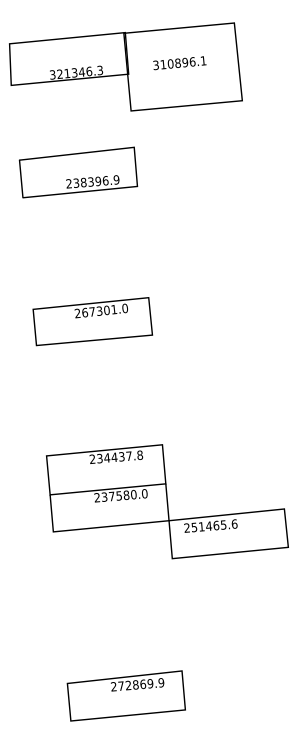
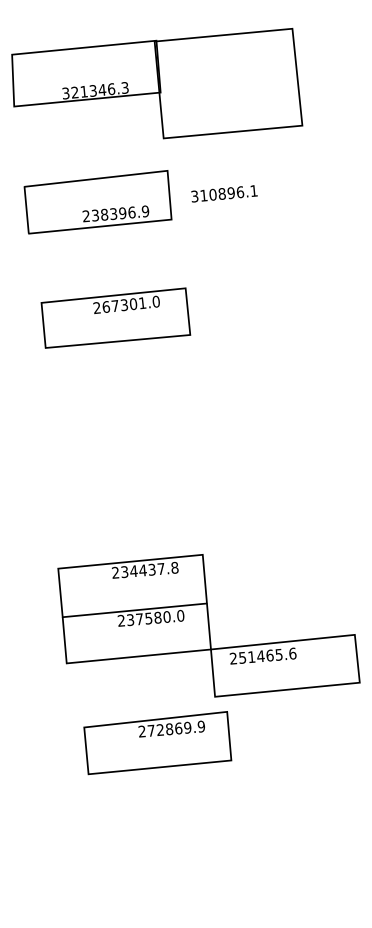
text: (179, 62) -> (224, 193), moved
text: (78, 172) -> (97, 202), moved
text: (92, 321) -> (115, 317), moved
text: (126, 696) -> (157, 743), moved

